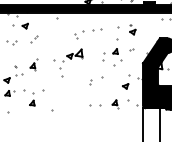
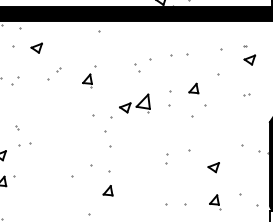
part: (112, 57) -> (187, 100), moved
part: (33, 64) -> (88, 76), moved
part: (125, 86) -> (213, 167), moved
part: (29, 97) -> (102, 179), moved

